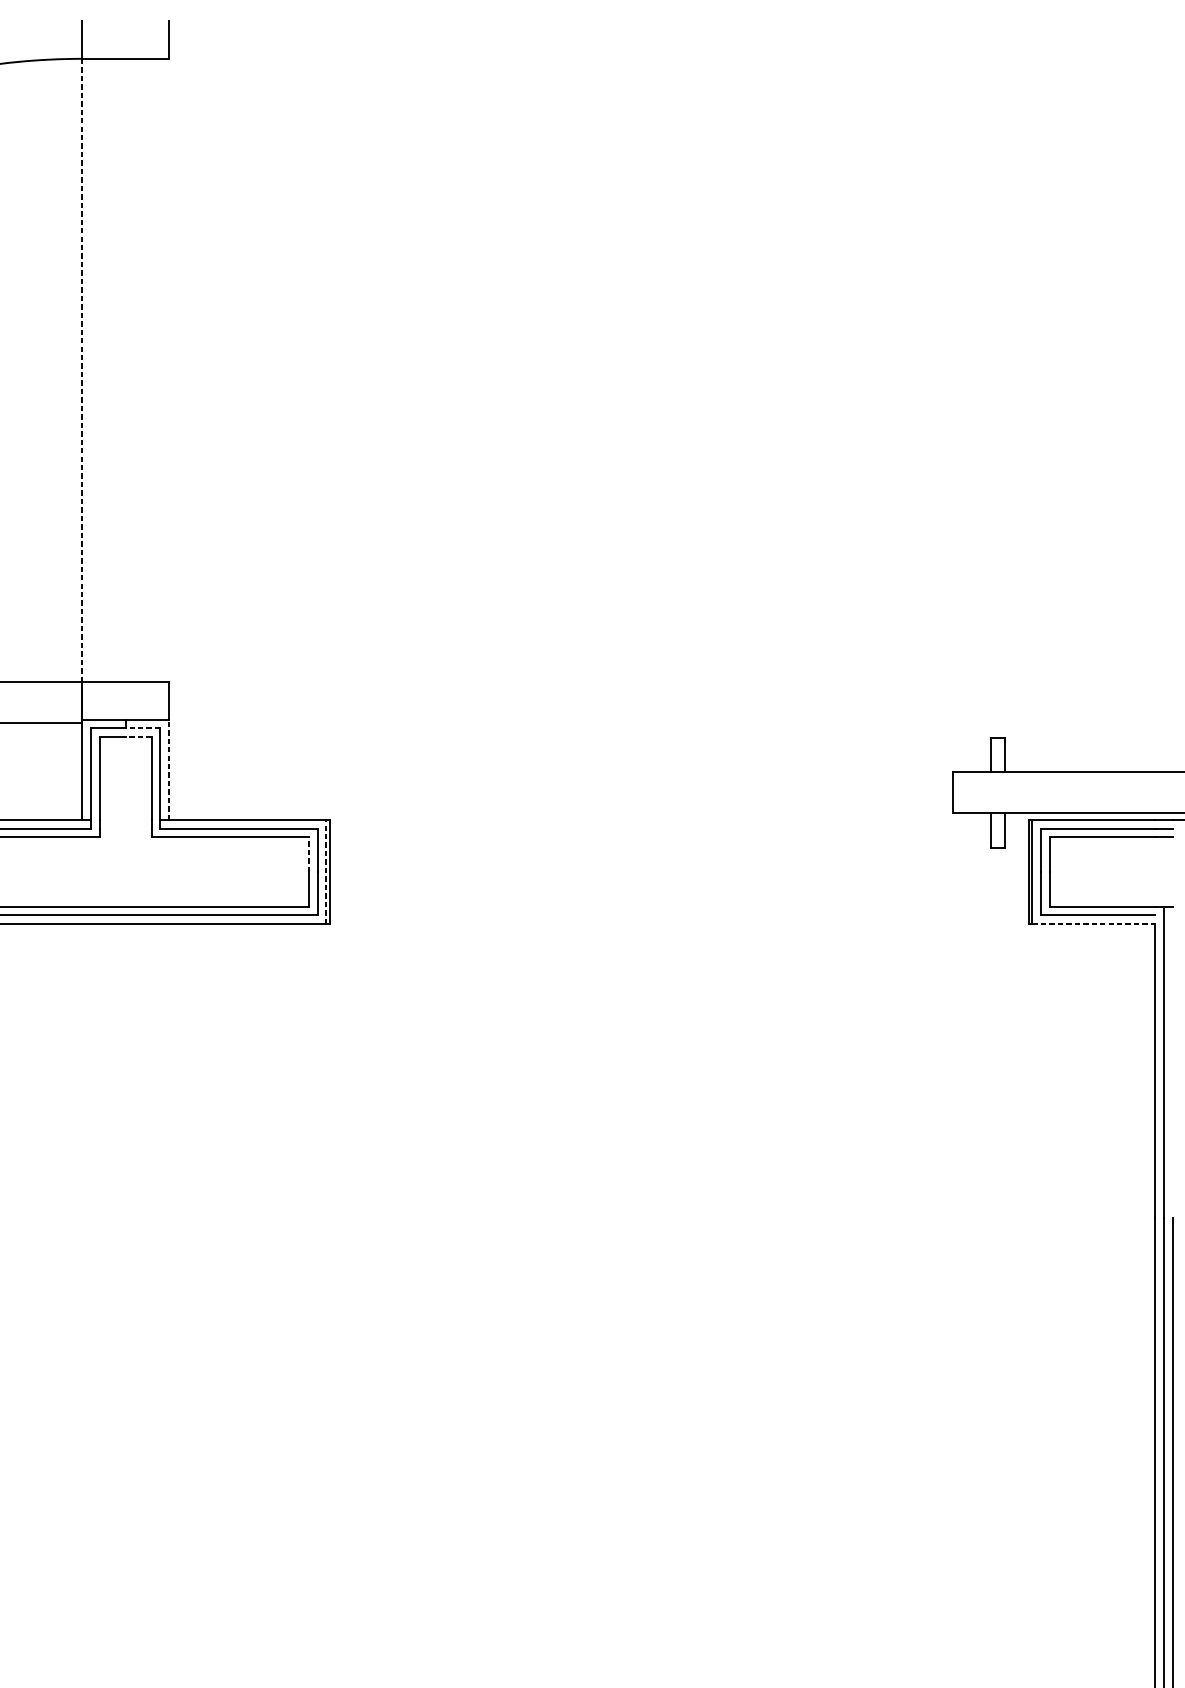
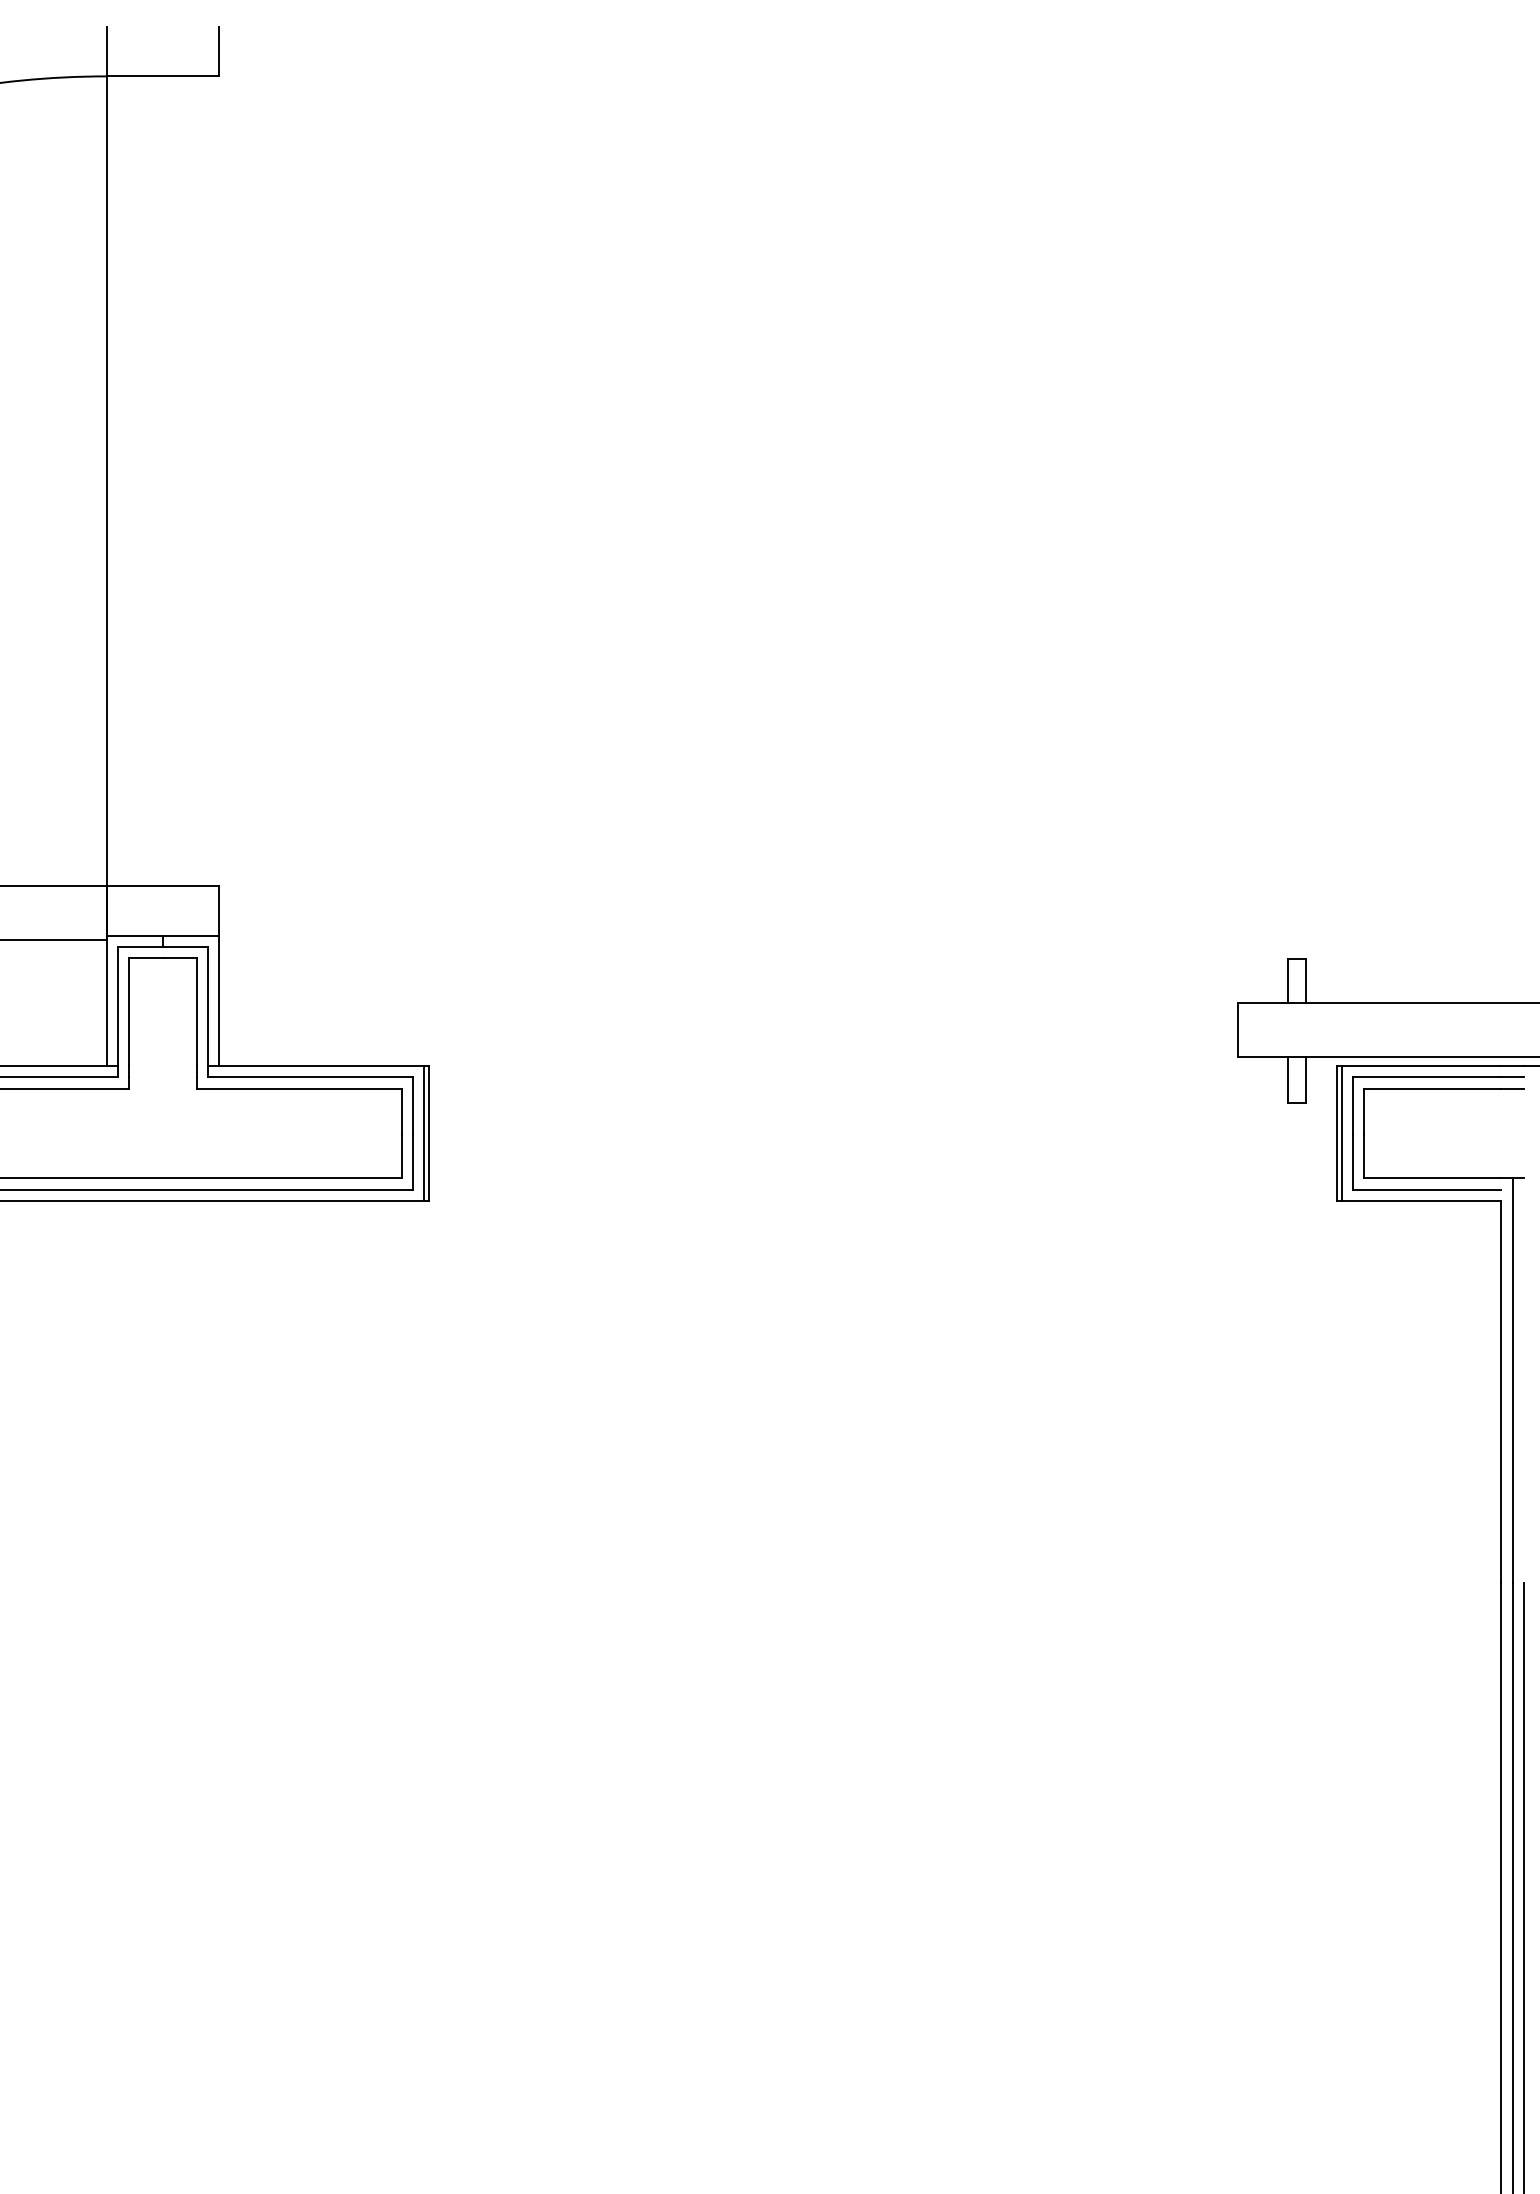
line: (82, 370) -> (106, 481), dashed -> solid
line: (142, 728) -> (185, 946), dashed -> solid
line: (138, 737) -> (180, 958), dashed -> solid
line: (169, 769) -> (219, 1000), dashed -> solid
line: (309, 854) -> (401, 1110), dashed -> solid
line: (326, 872) -> (424, 1133), dashed -> solid
line: (1093, 923) -> (1421, 1200), dashed -> solid

